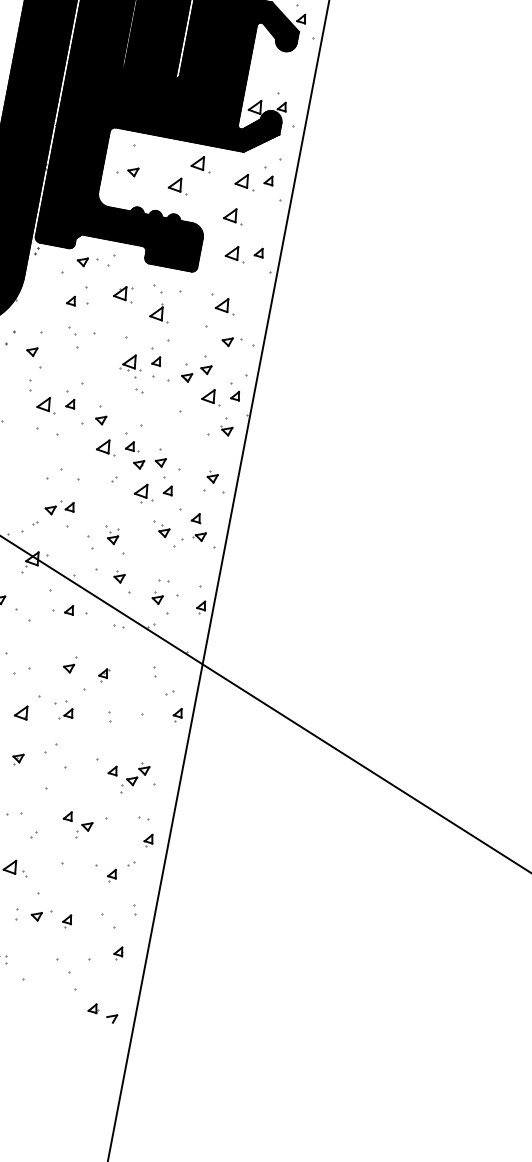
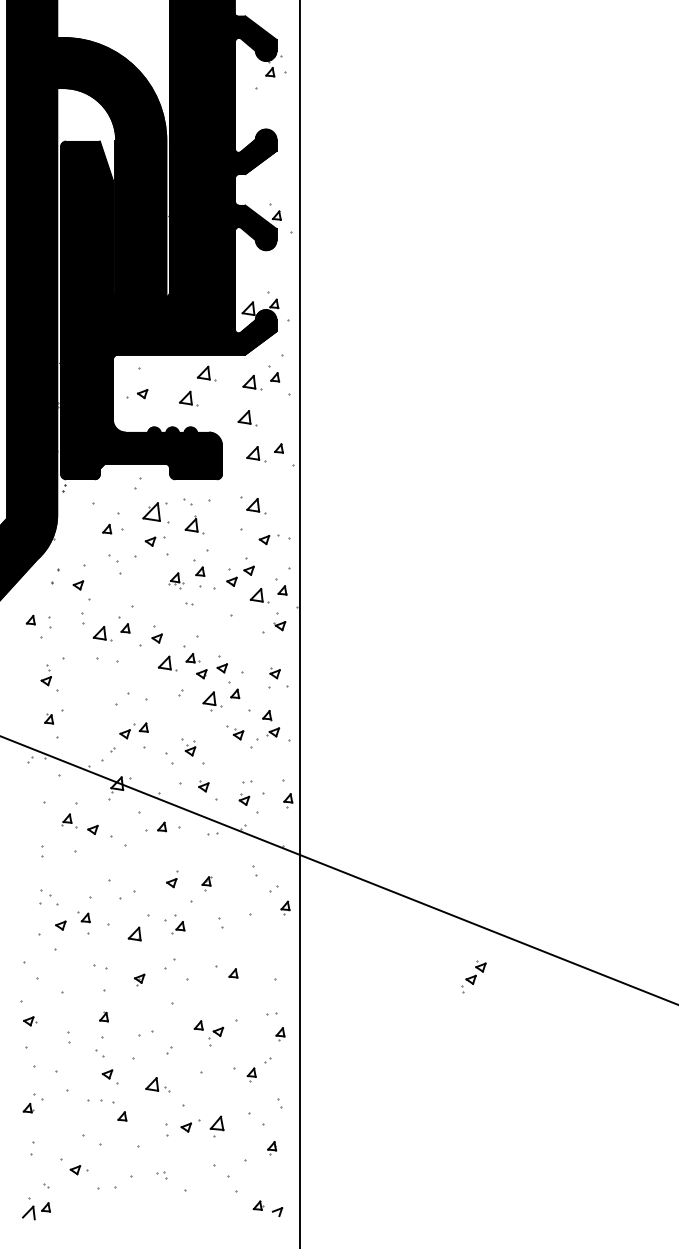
part: (86, 262) -> (154, 541), moved
part: (124, 294) -> (156, 513), size x1.4
part: (131, 365) -> (176, 580), size x0.7
part: (134, 777) -> (473, 976), moved
part: (66, 920) -> (216, 1126), size x1.6

